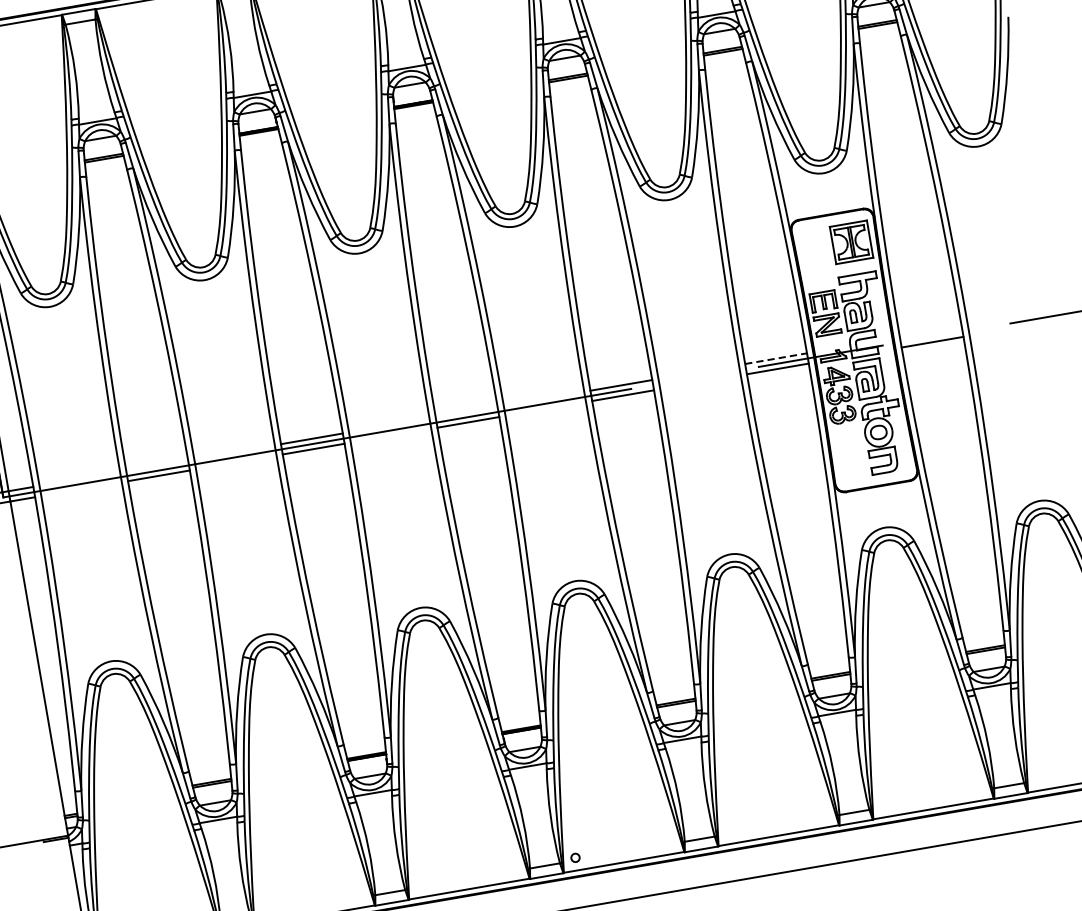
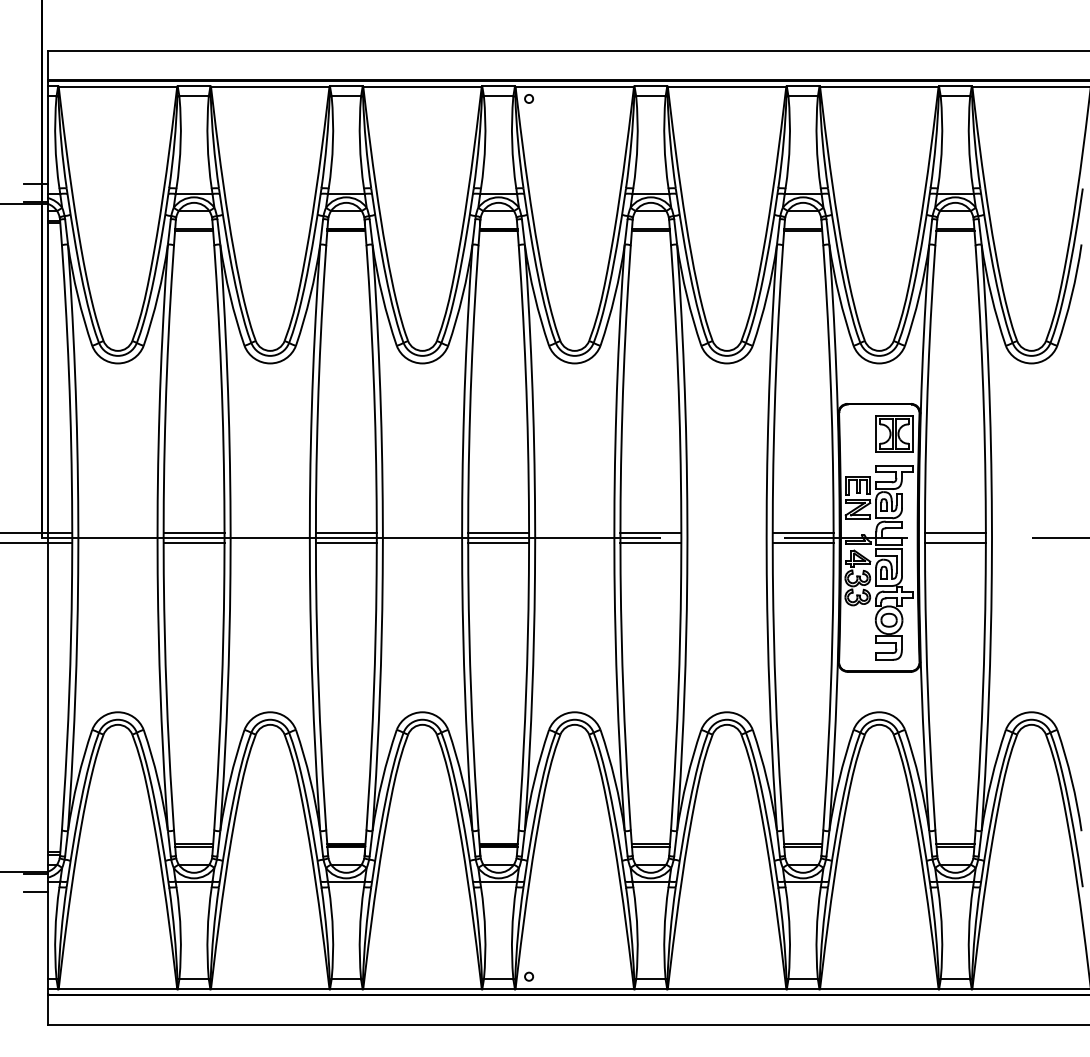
line: (930, 331) -> (955, 532), added
line: (776, 358) -> (803, 532), dashed -> solid
line: (466, 411) -> (498, 532), added
line: (156, 465) -> (193, 532), added
line: (59, 858) -> (35, 892), added

